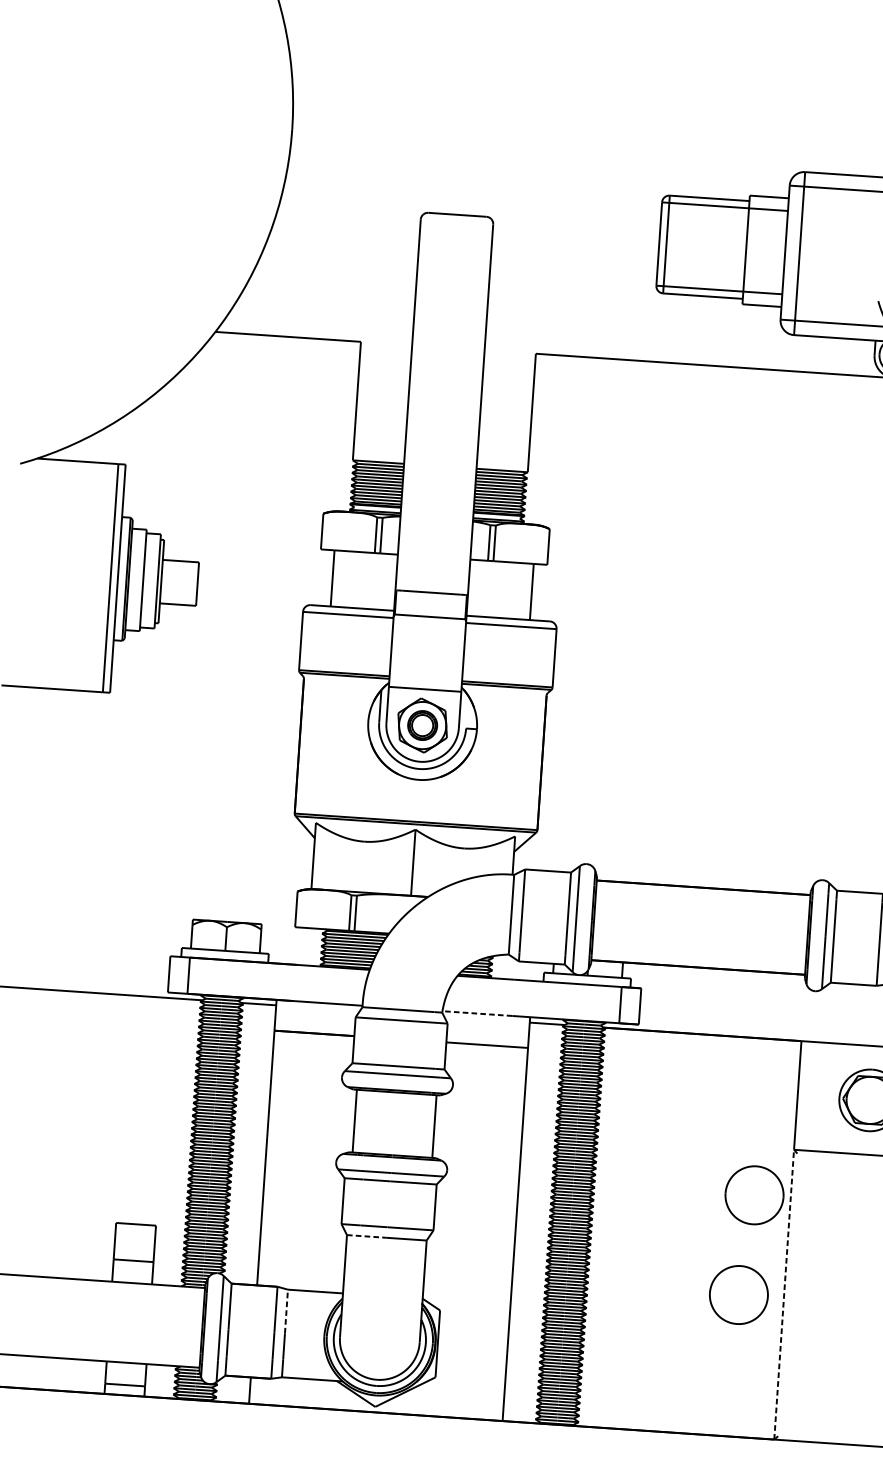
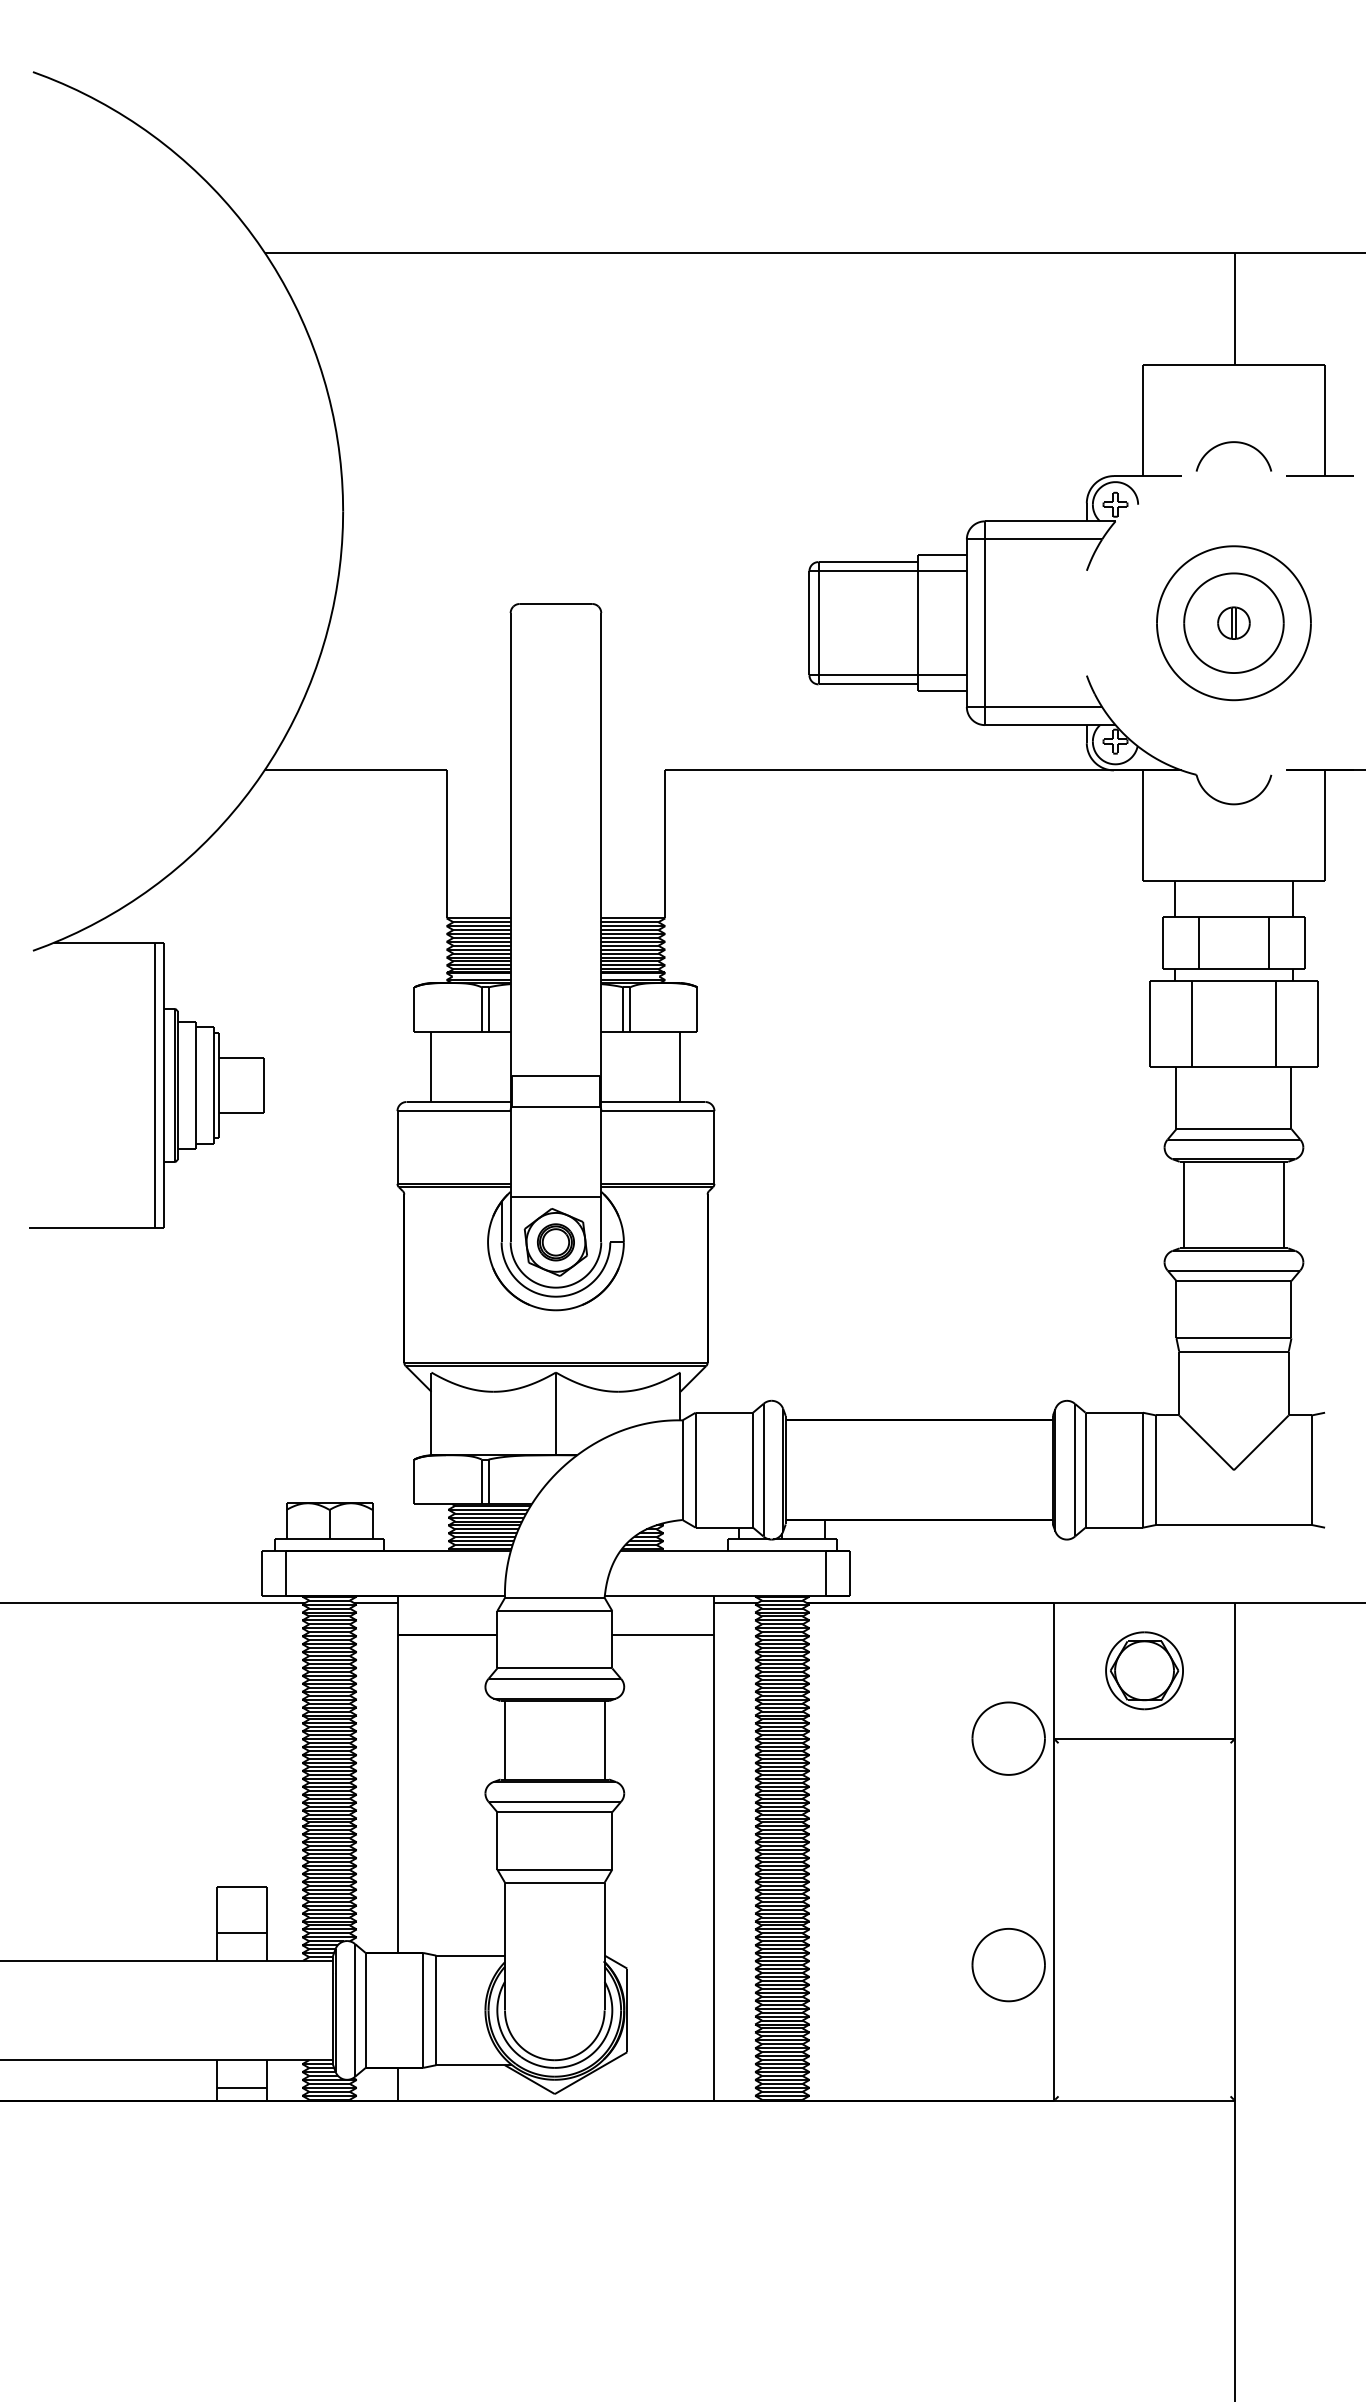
line: (477, 1013) -> (648, 1596), dashed -> solid
part: (754, 1195) -> (1008, 1738), moved
line: (366, 1236) -> (529, 1882), dashed -> solid
line: (784, 1294) -> (1054, 1919), dashed -> solid
part: (738, 1295) -> (1008, 1965), moved
line: (286, 1311) -> (436, 1982), dashed -> solid

